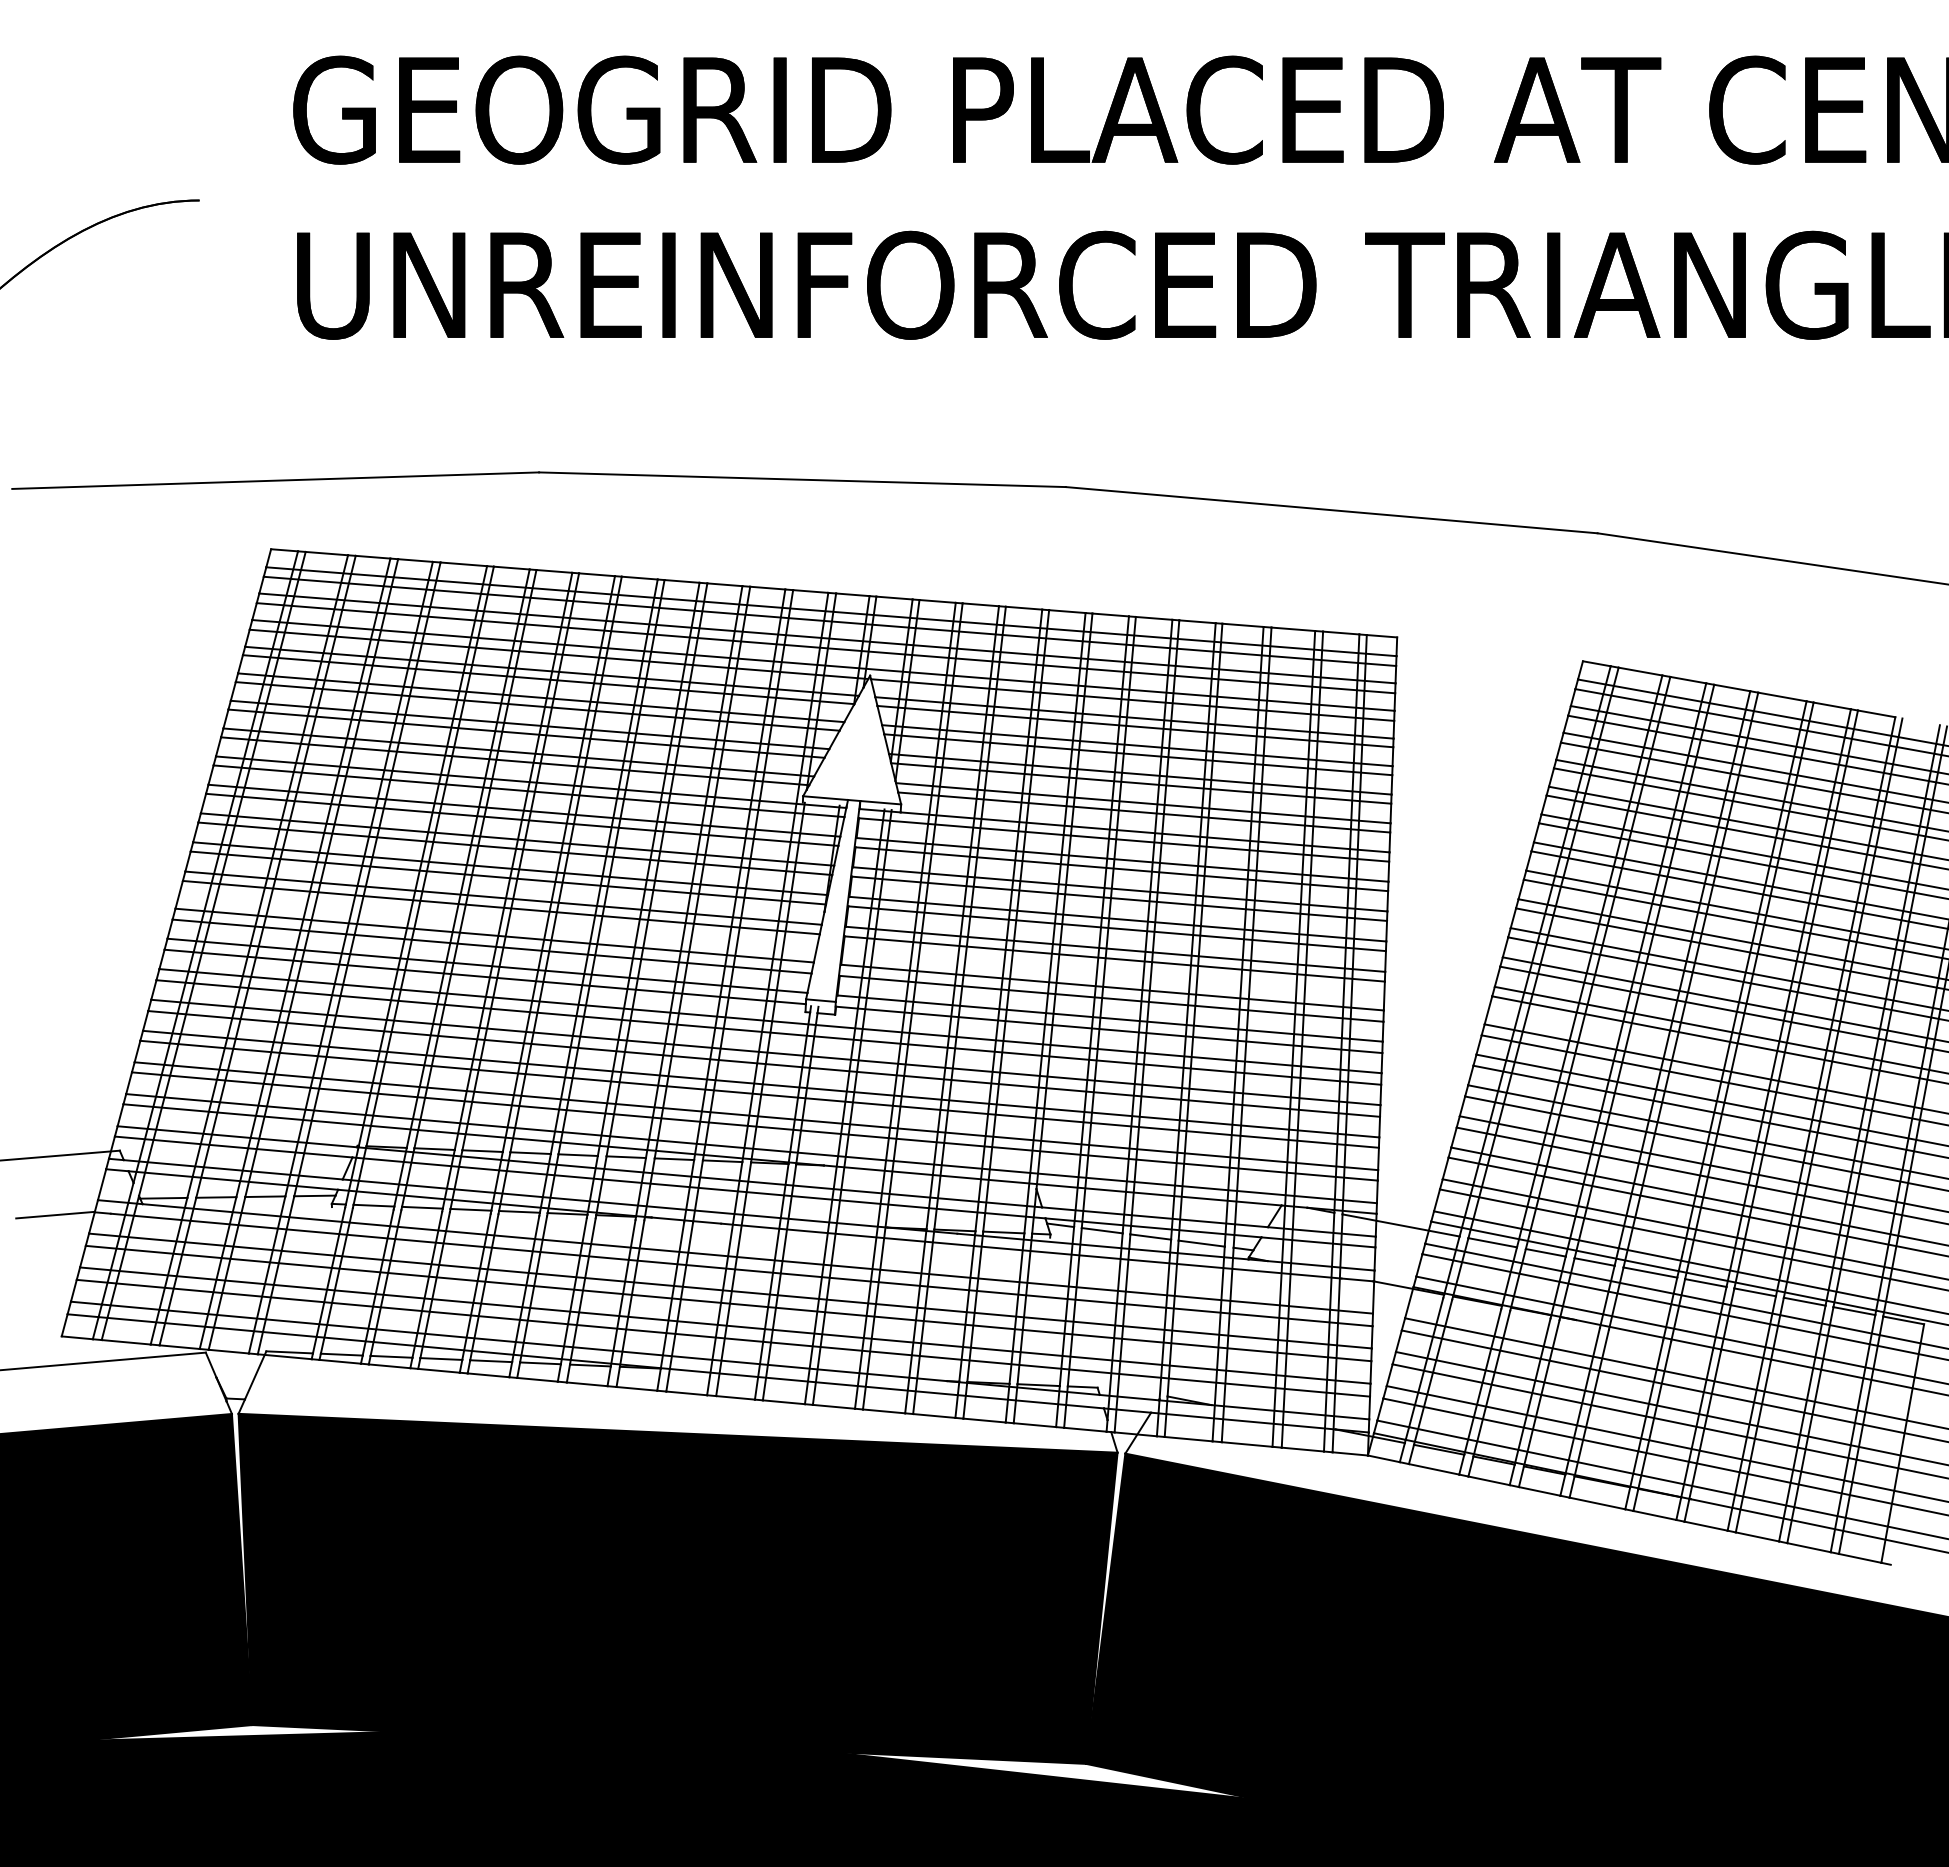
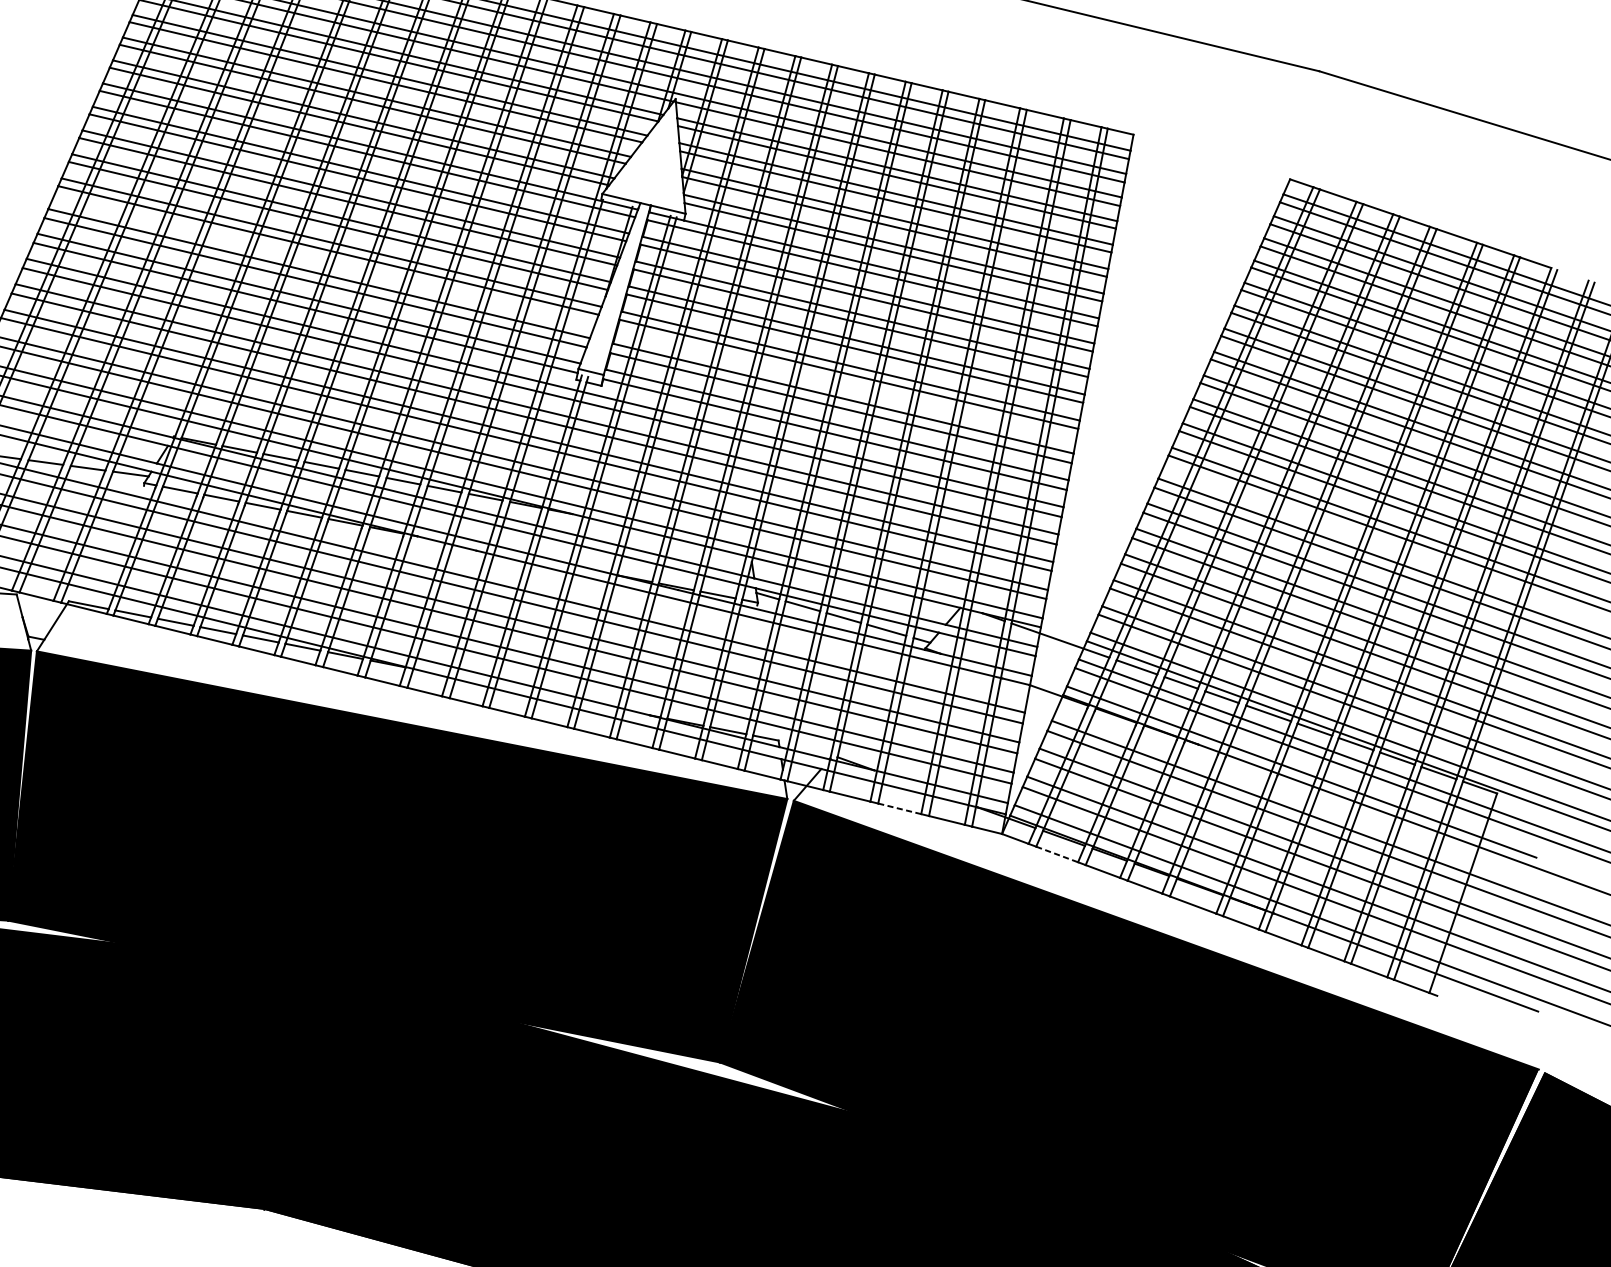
line: (1247, 1444) -> (900, 808), solid -> dashed
line: (1434, 1469) -> (1057, 854), solid -> dashed

